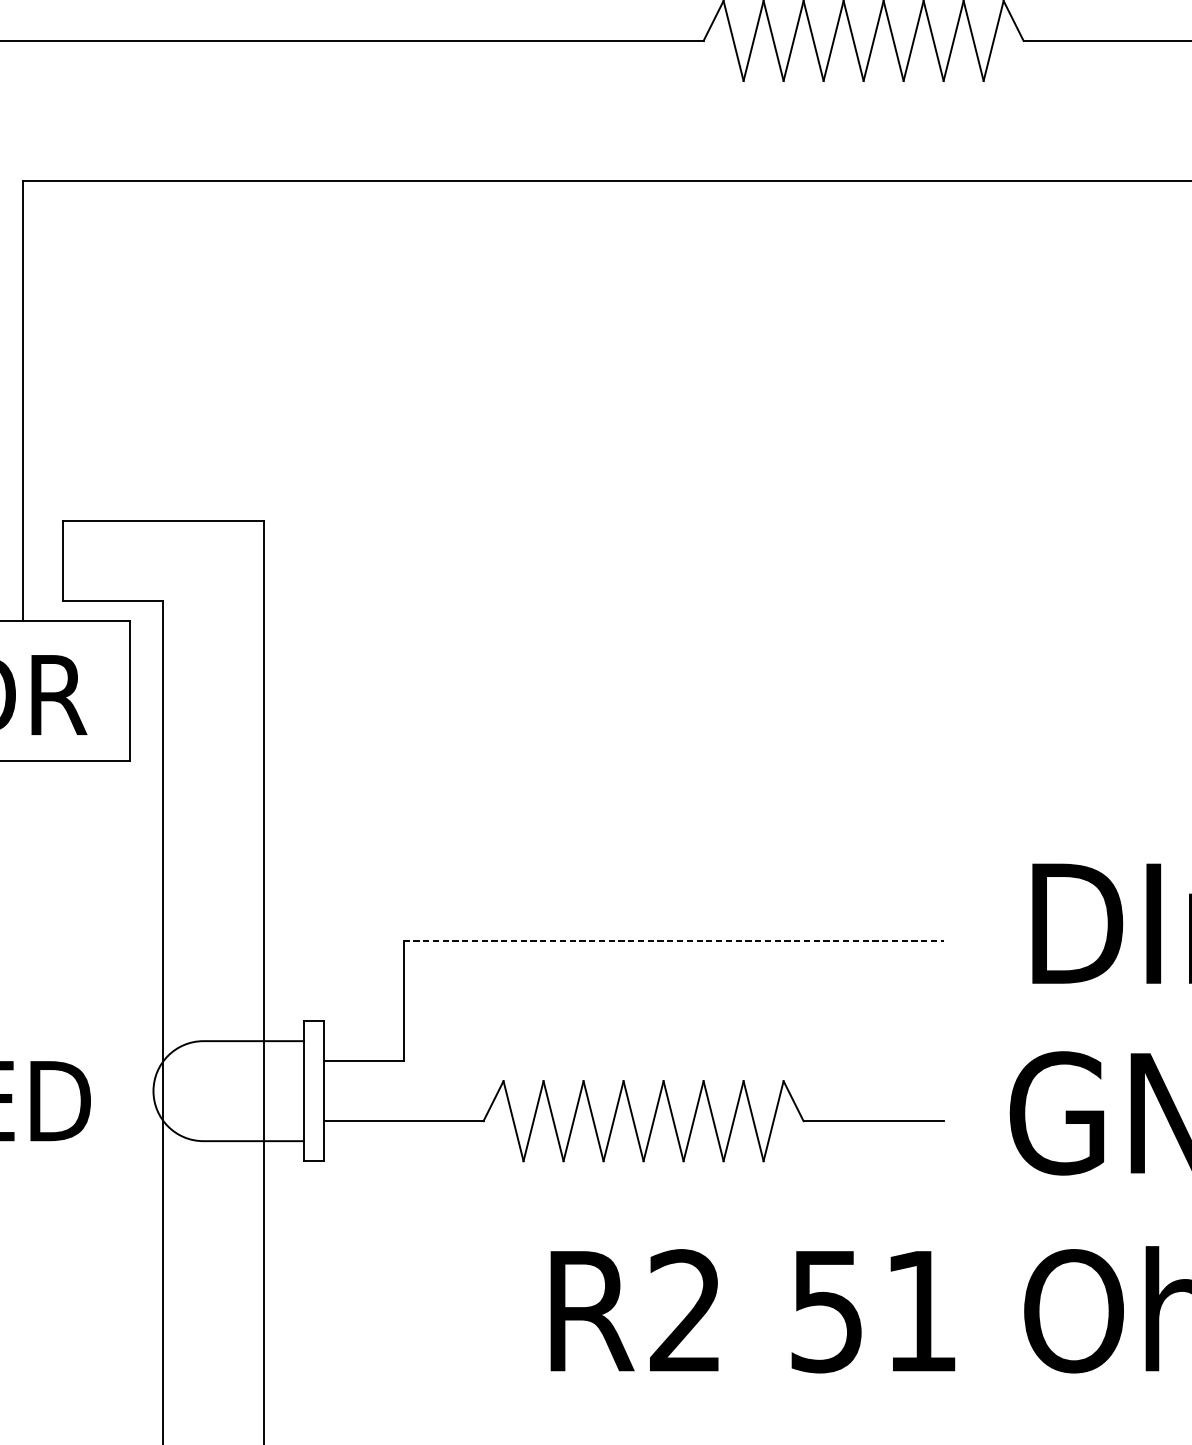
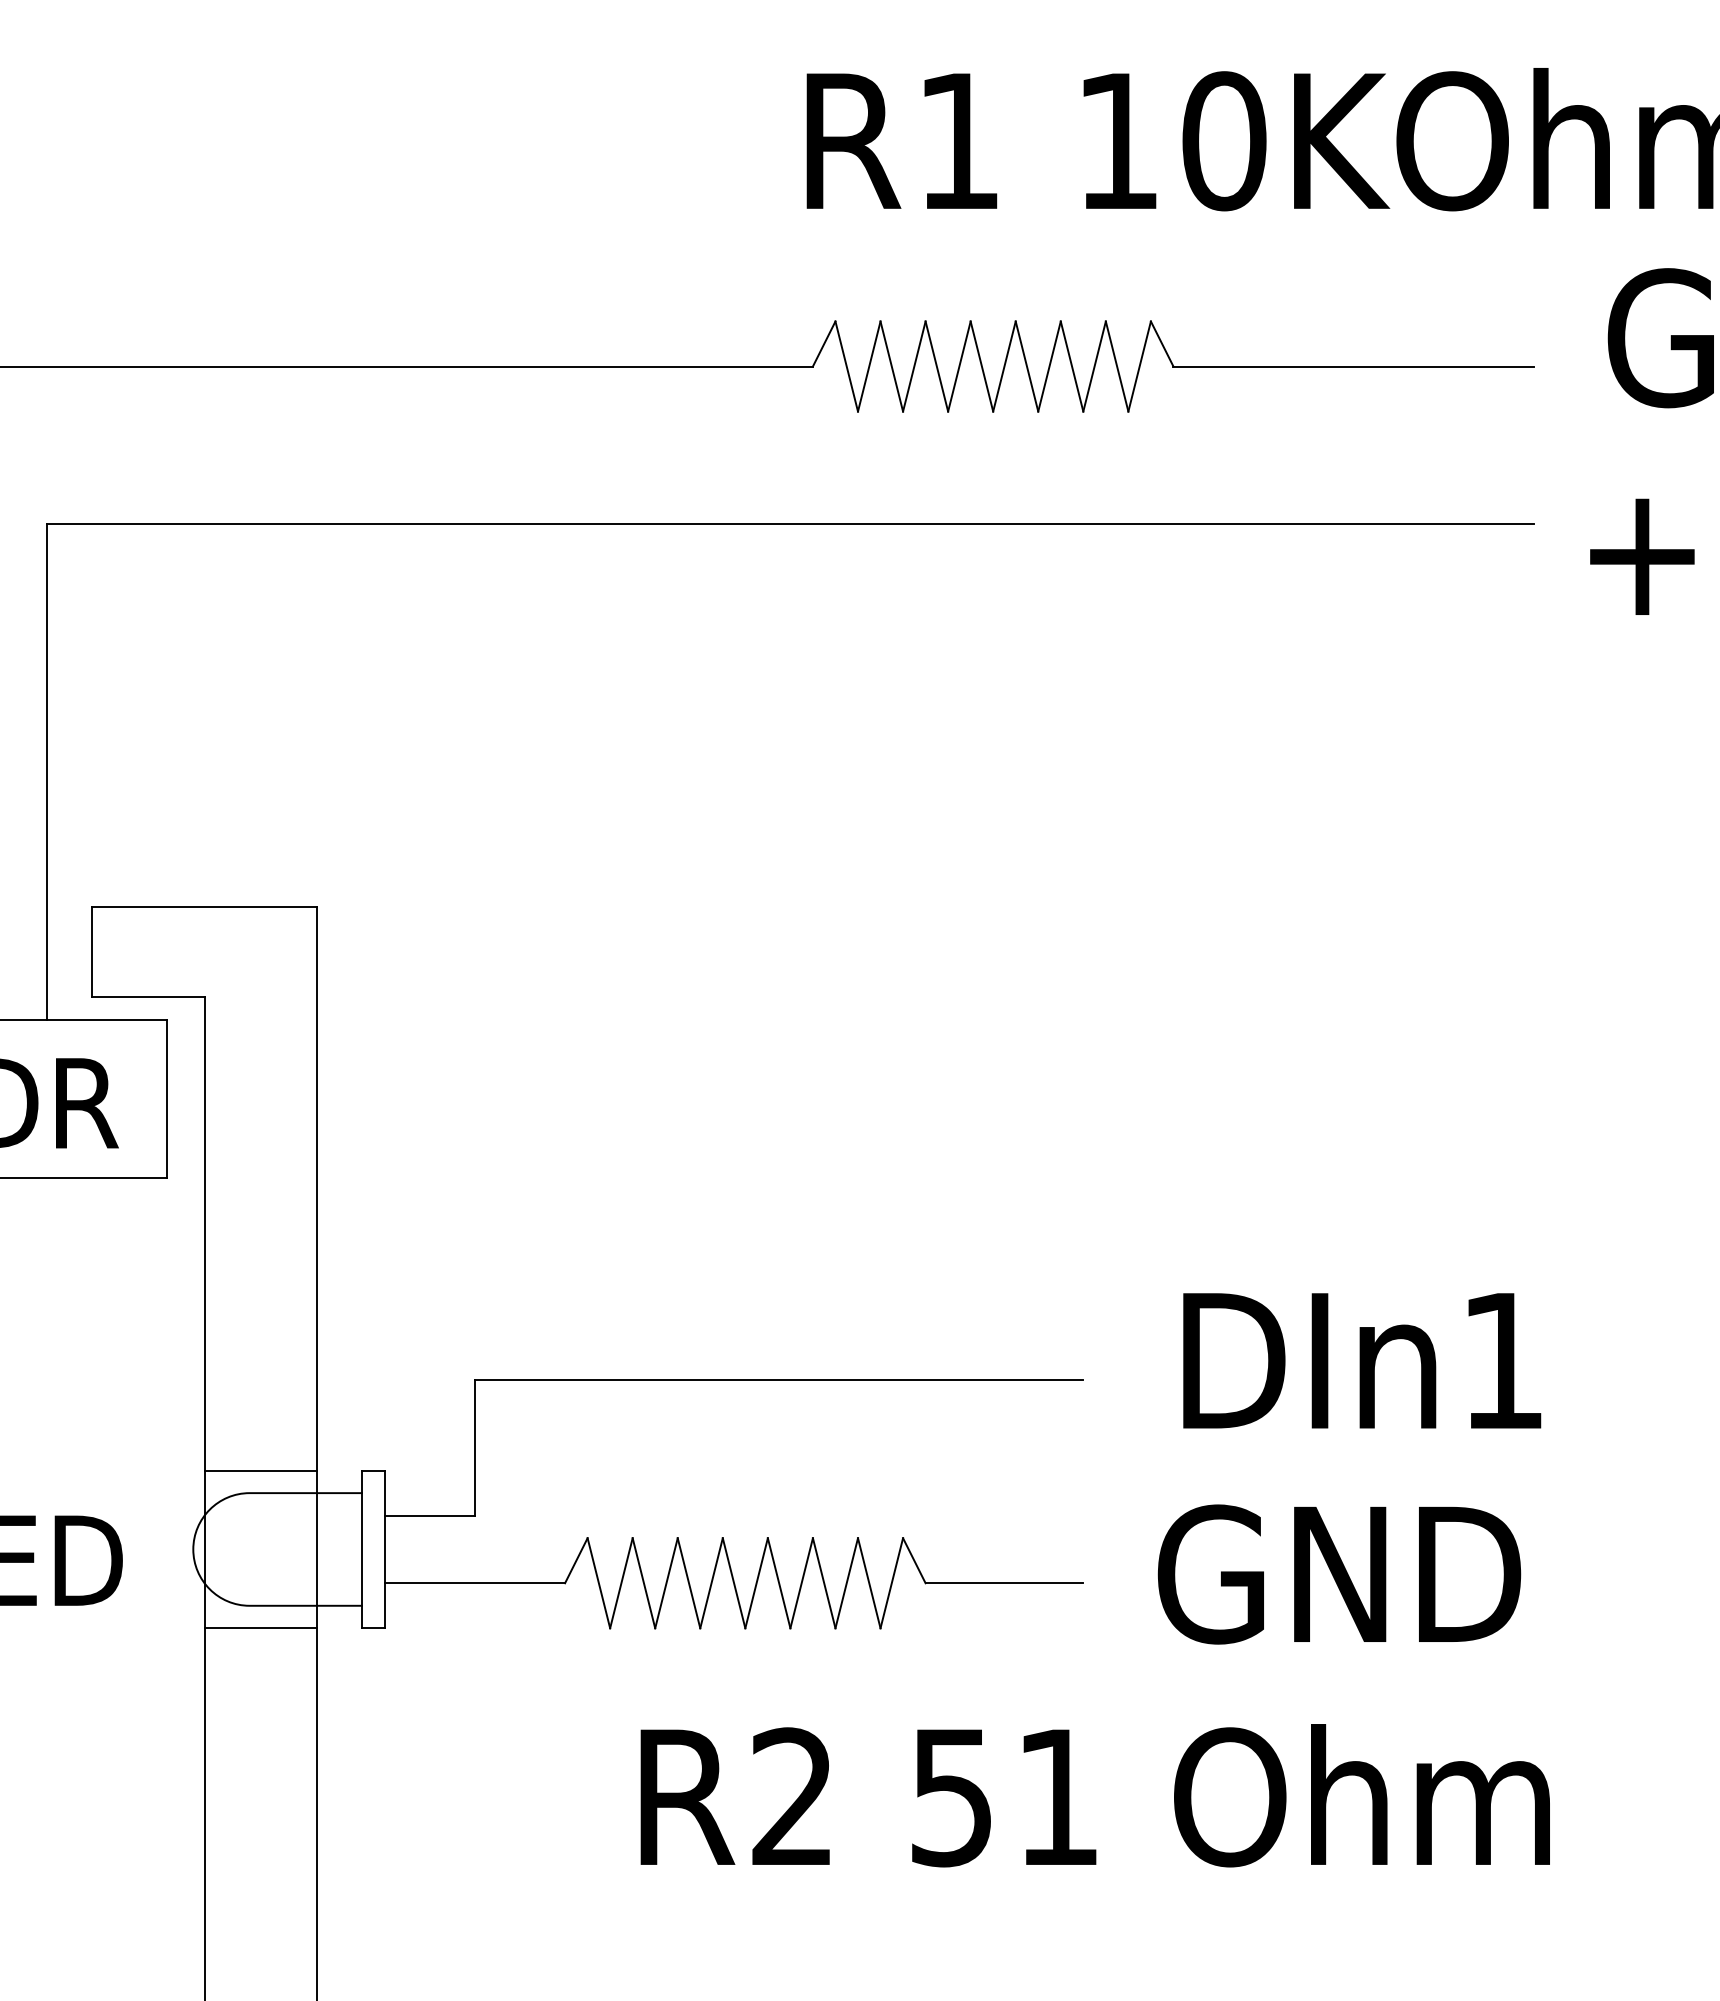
line: (673, 941) -> (779, 1380), dashed -> solid
line: (213, 1021) -> (260, 1470), added
line: (213, 1161) -> (260, 1628), added

